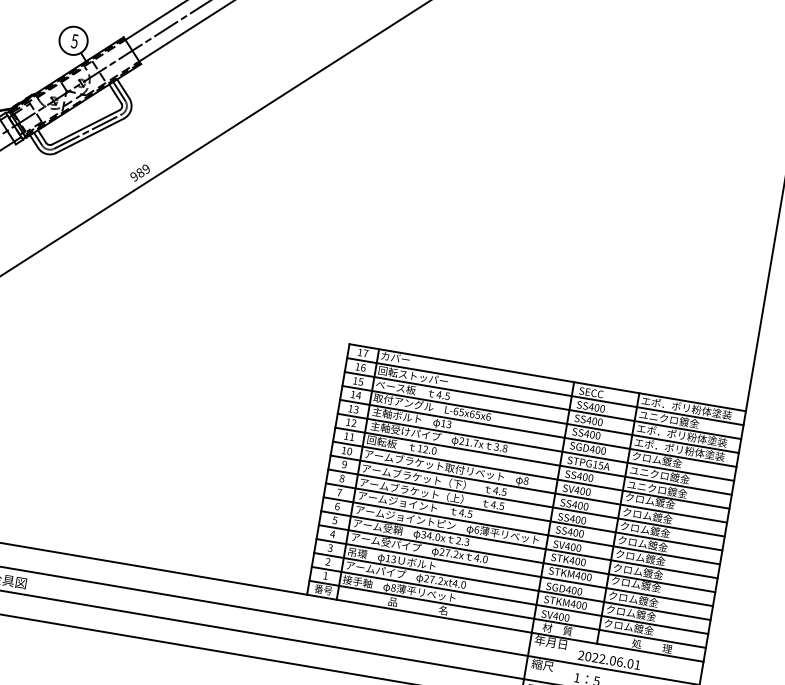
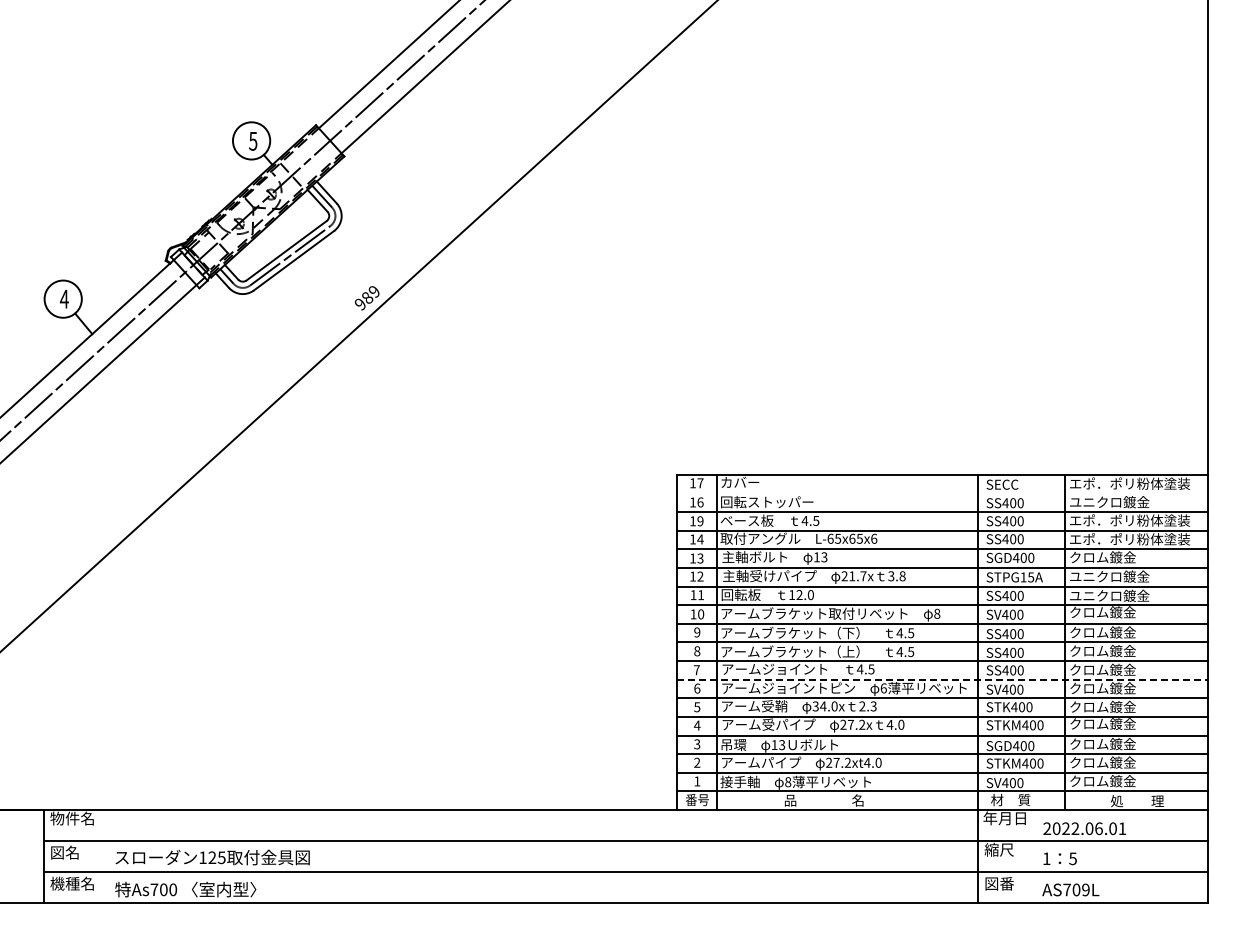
text: (360, 382) -> (700, 521), 15 -> 19
line: (545, 391) -> (942, 493), removed
line: (521, 530) -> (942, 679), solid -> dashed

